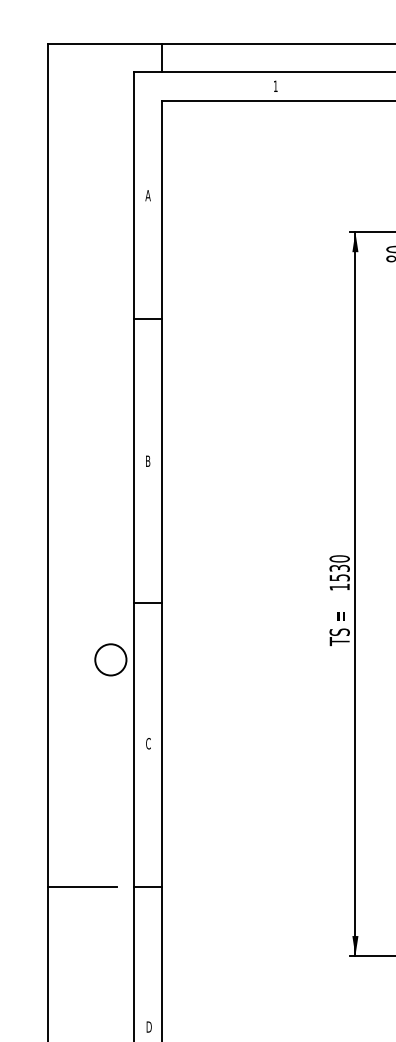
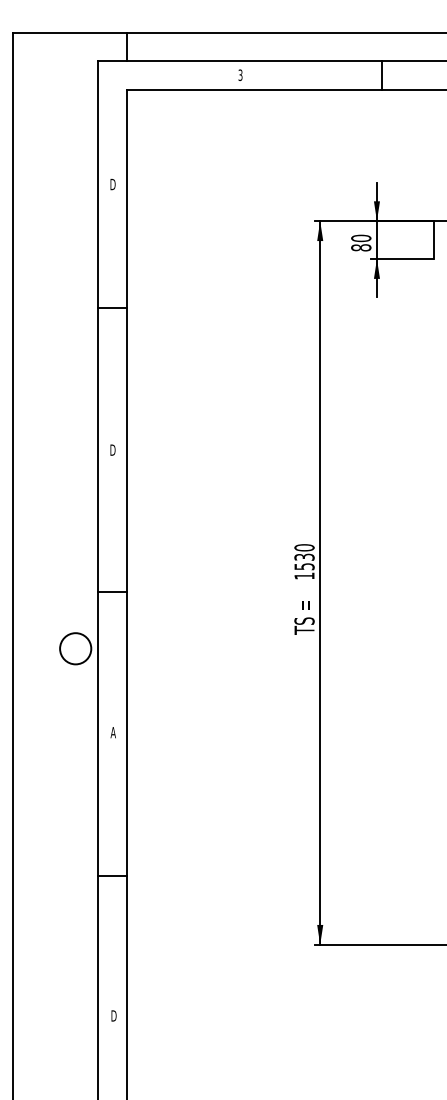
text: (275, 86) -> (240, 75), 1 -> 3
text: (147, 195) -> (112, 184), A -> D
text: (147, 460) -> (112, 449), B -> D
text: (147, 743) -> (112, 732), C -> A
line: (82, 886) -> (47, 875), removed

